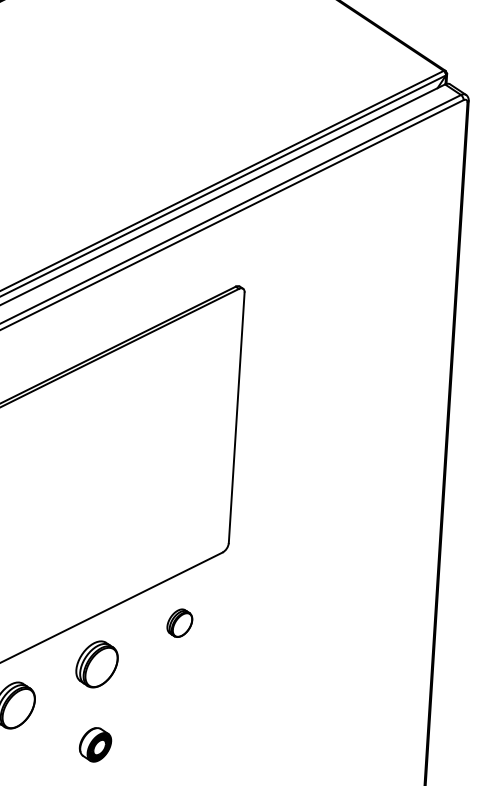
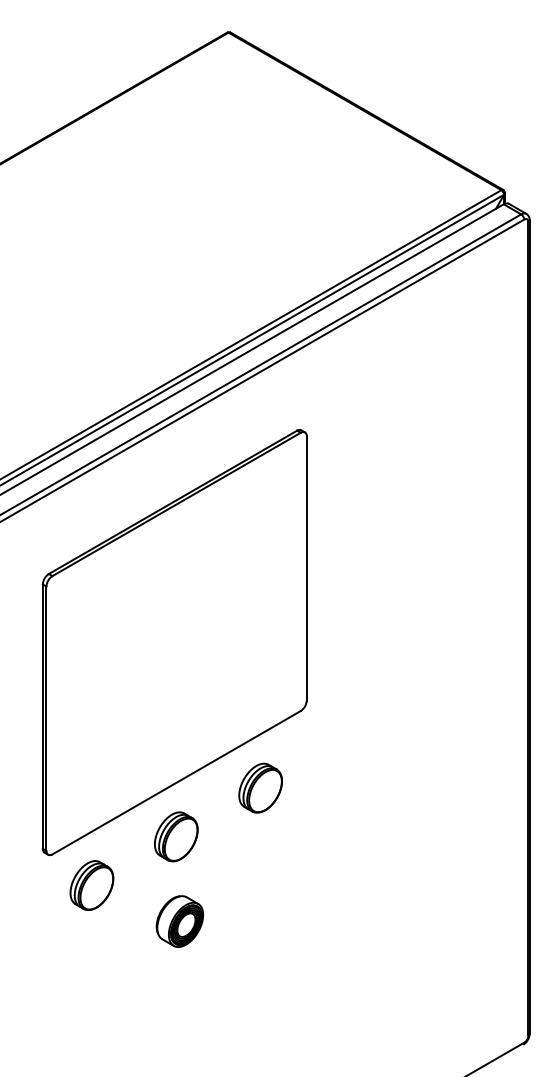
part: (179, 622) -> (260, 787), size x1.67
part: (95, 744) -> (179, 921), size x1.43

